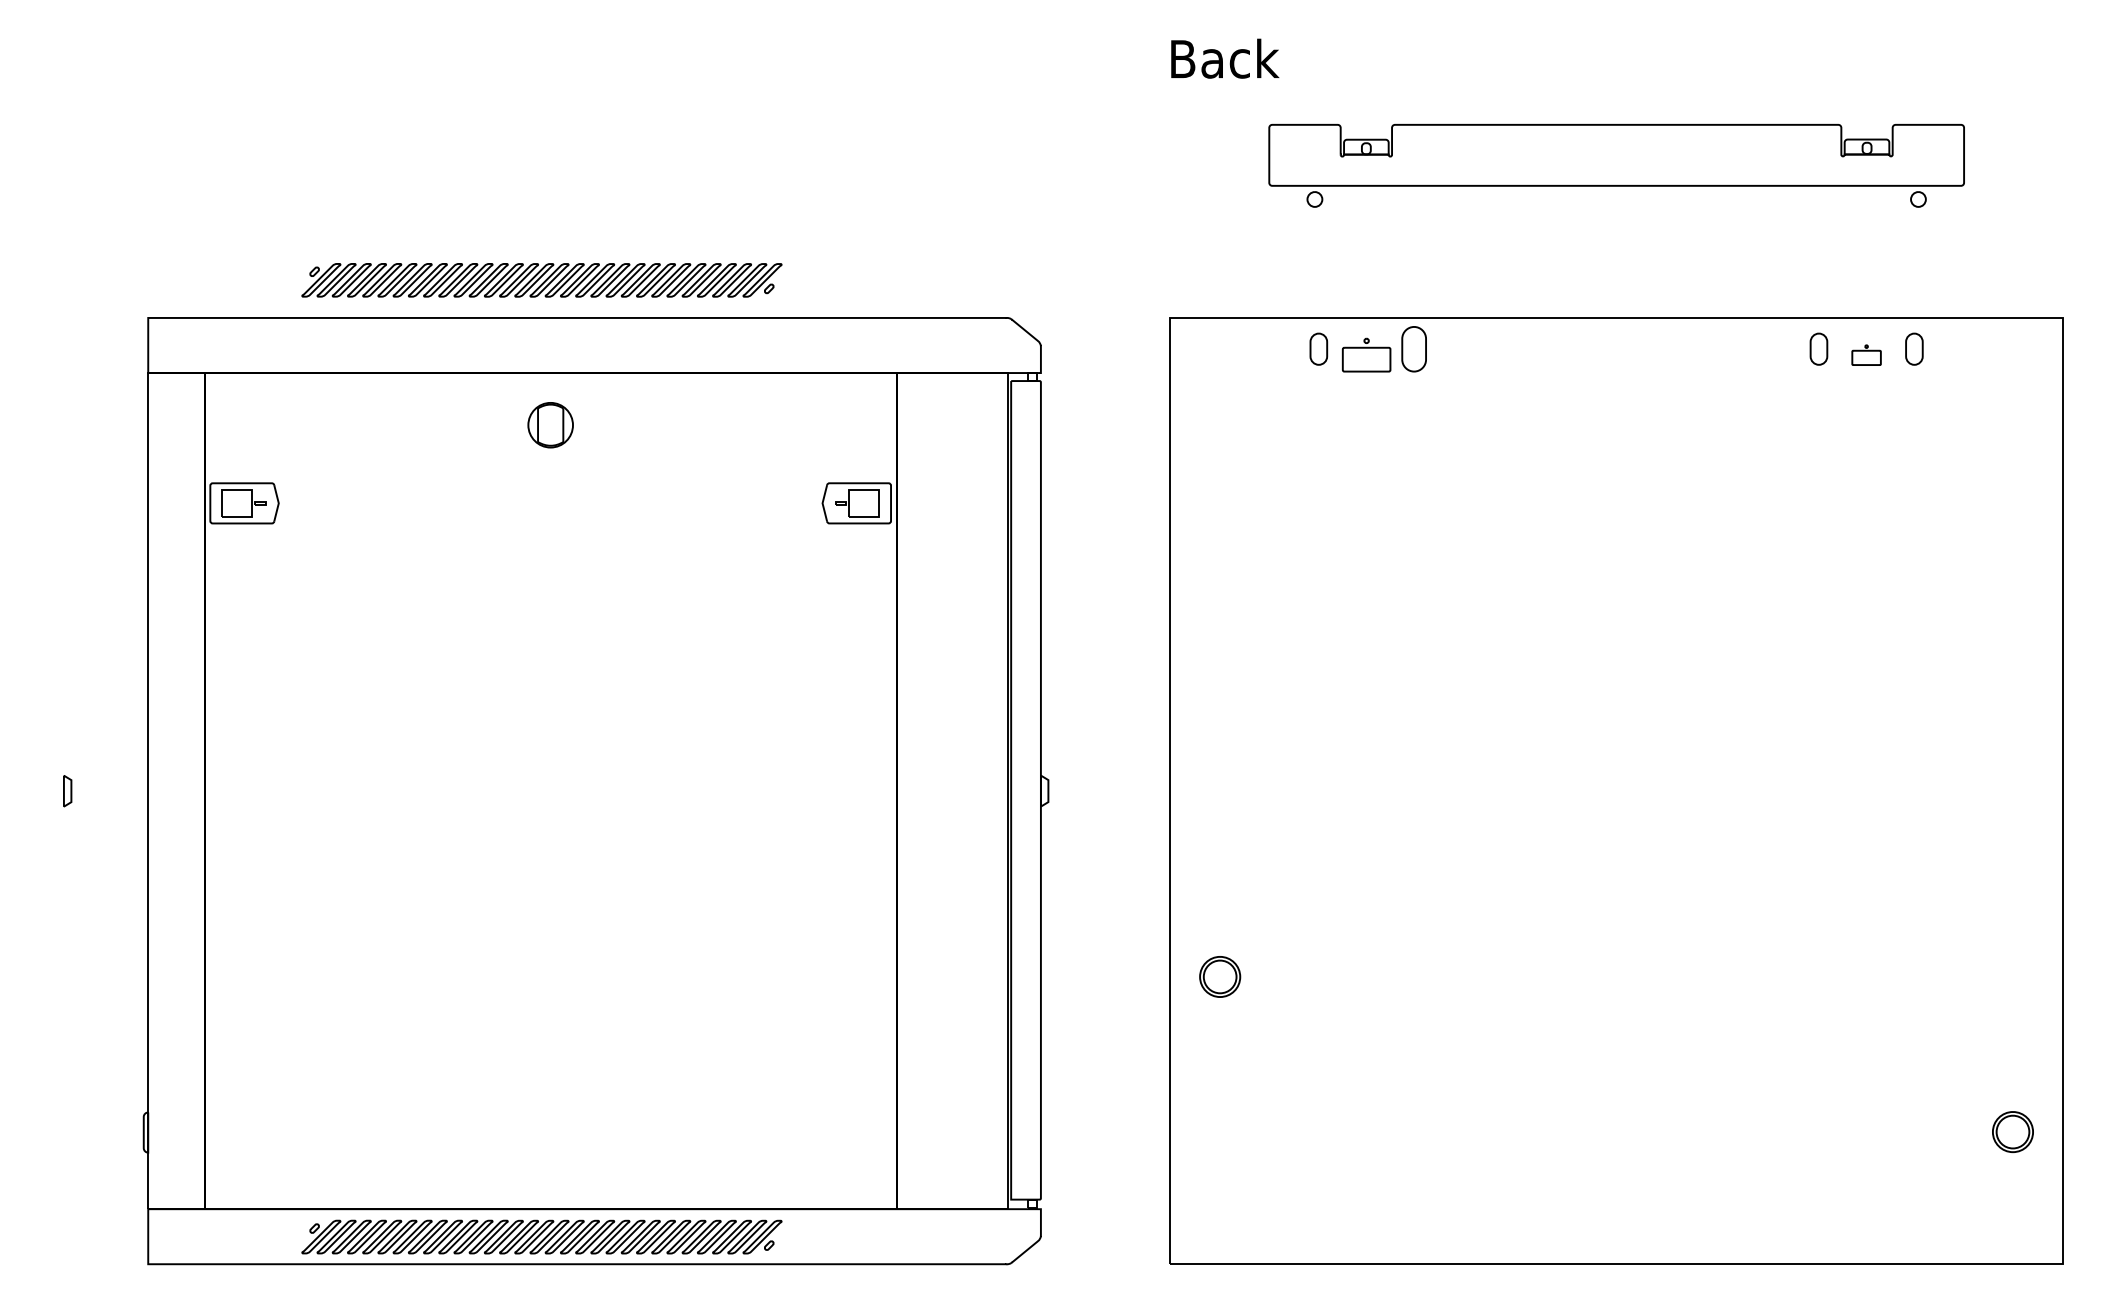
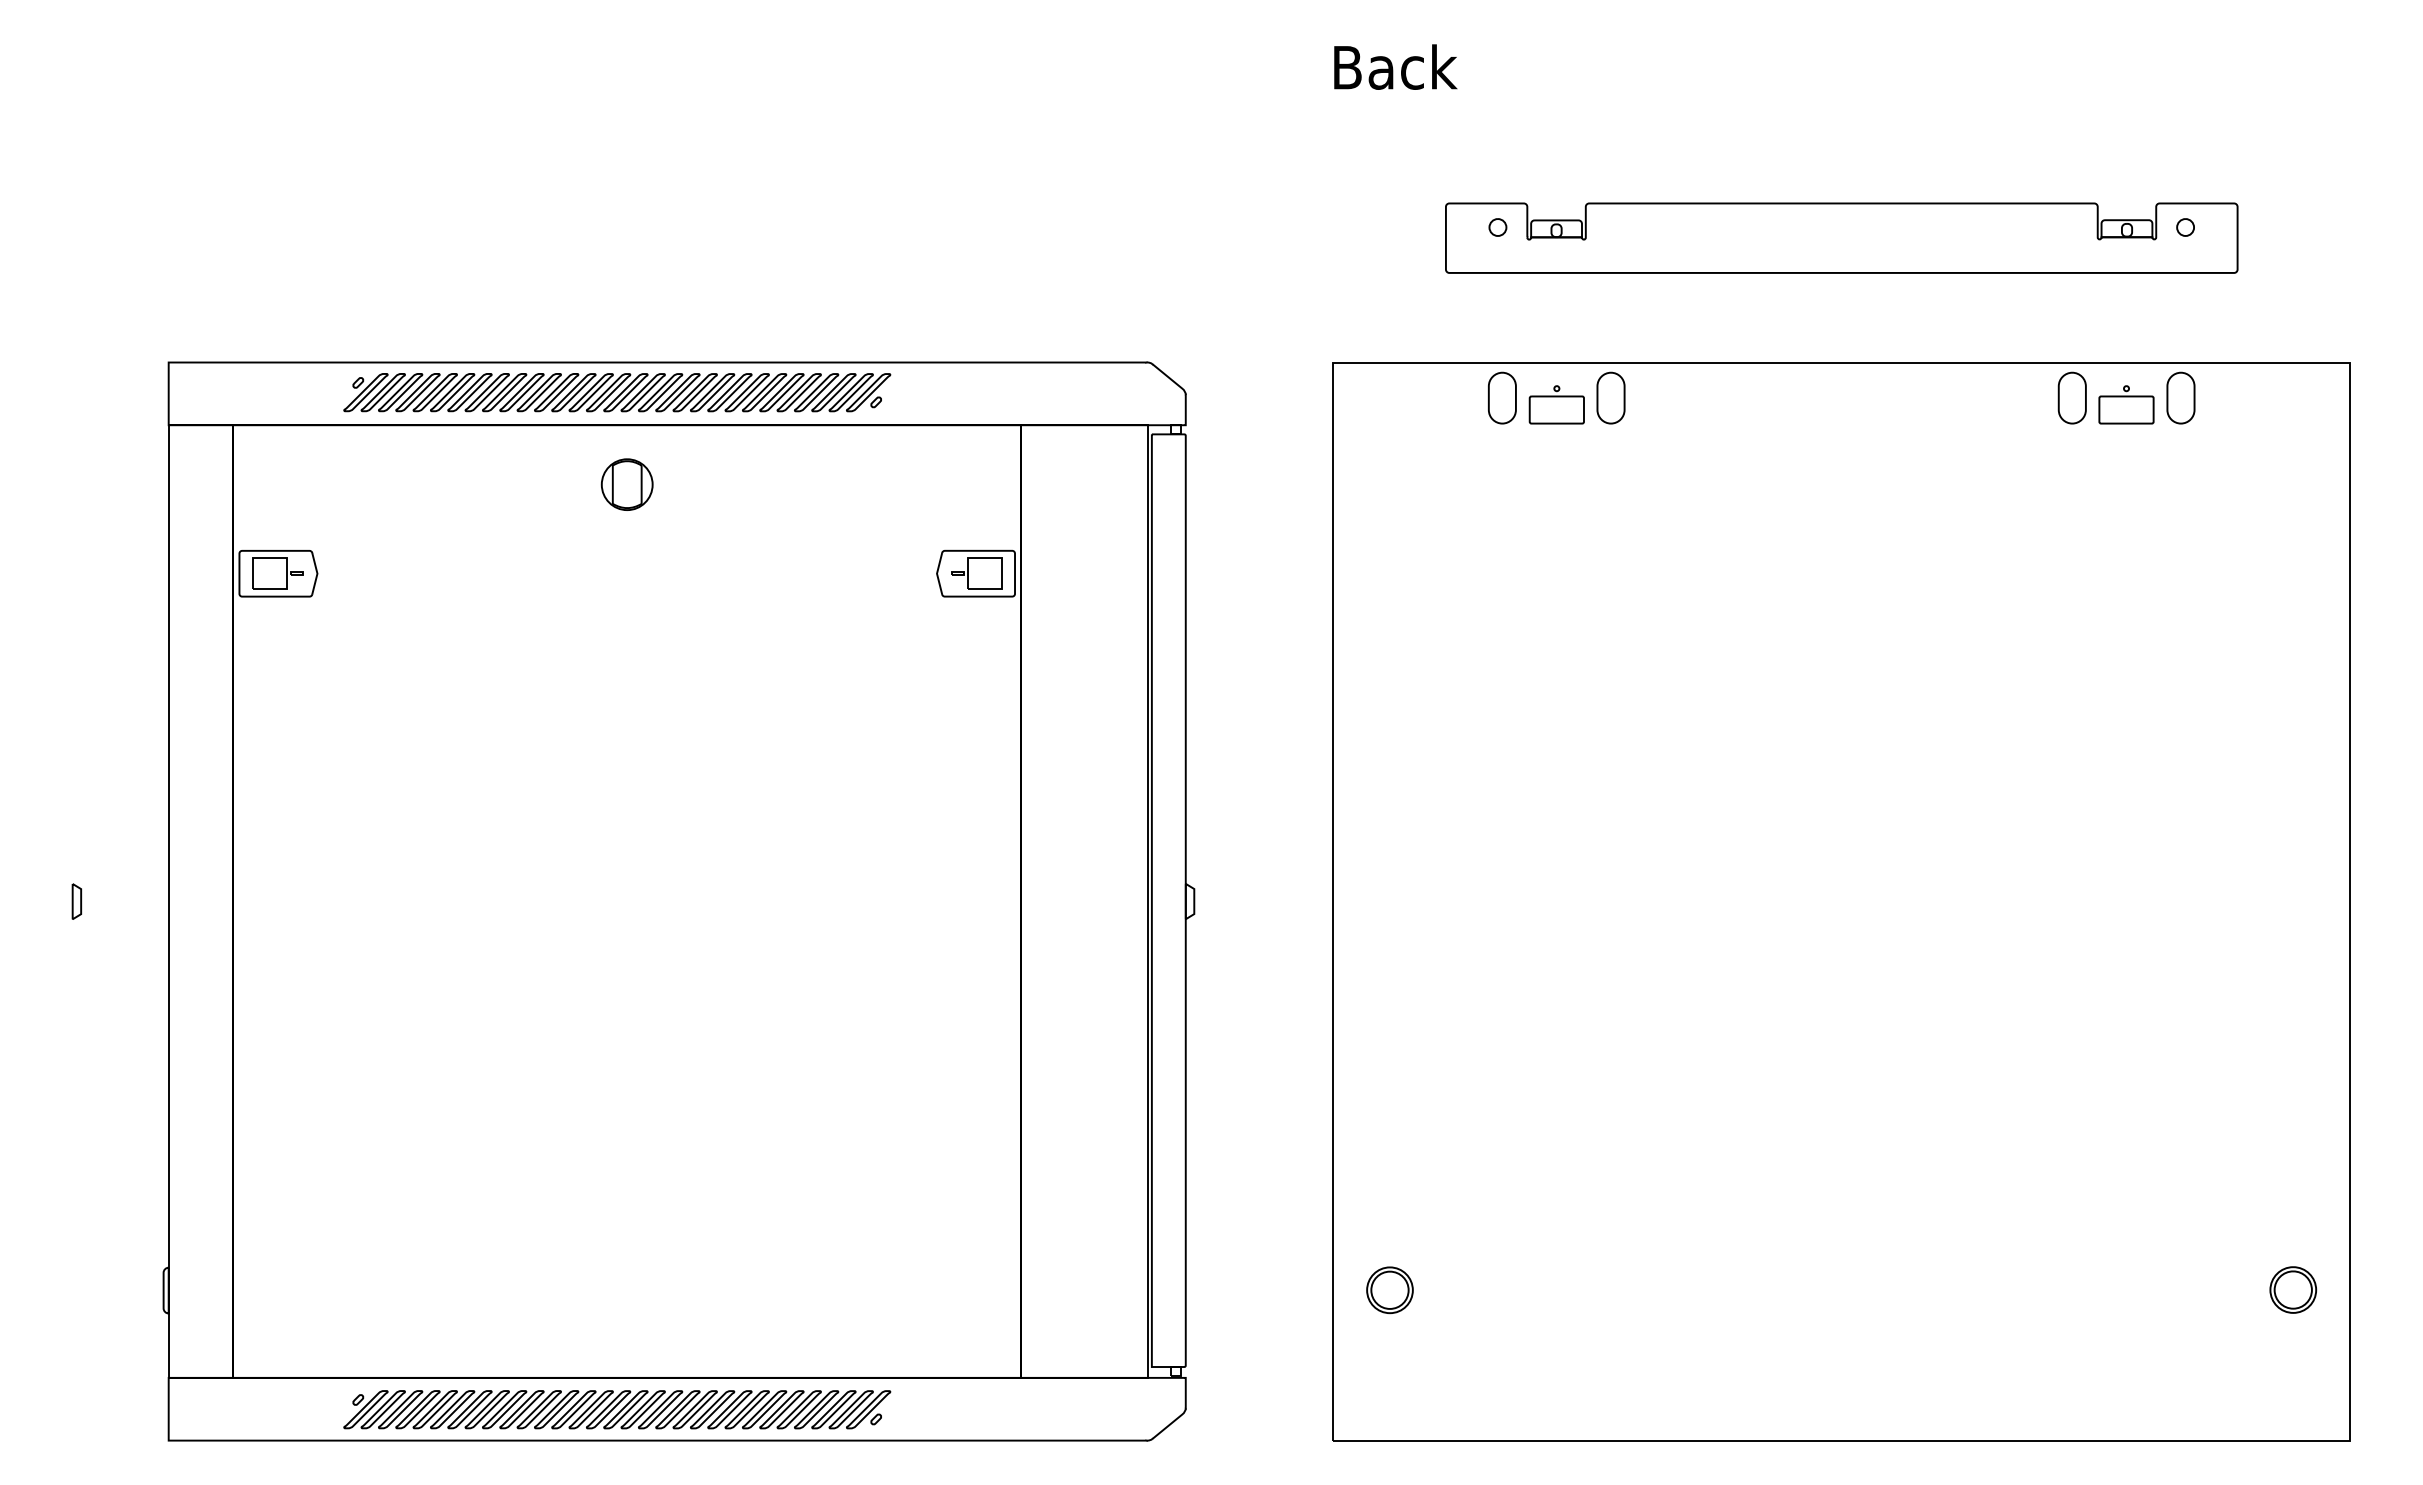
part: (1616, 154) -> (1841, 237), moved
part: (542, 280) -> (617, 392), moved
part: (1318, 348) -> (1502, 397), size x1.43
part: (1818, 348) -> (2071, 397), size x1.43
part: (1913, 348) -> (2180, 397), size x1.43
part: (1866, 354) -> (2126, 404), size x1.67
part: (1219, 977) -> (1389, 1290), moved

